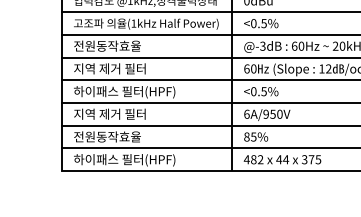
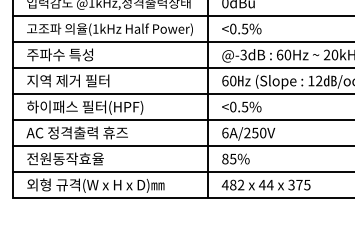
text: (107, 45) -> (65, 54), 전원동작효율 -> 주파수 특성
text: (117, 113) -> (76, 132), 지역 제거 필터 -> AC 정격출력 휴즈
text: (265, 114) -> (246, 133), 6A/950V -> 6A/250V
text: (133, 160) -> (95, 185), 하이패스 필터(HPF) -> 외형 규격(W x H x D)㎜

